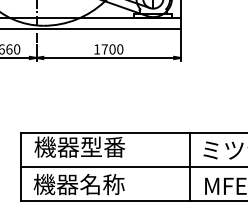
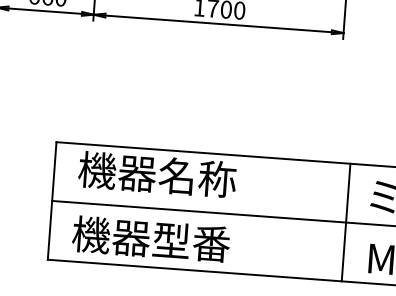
text: (103, 146) -> (198, 176), 機器型番 -> 機器名称
text: (102, 184) -> (191, 242), 機器名称 -> 機器型番

